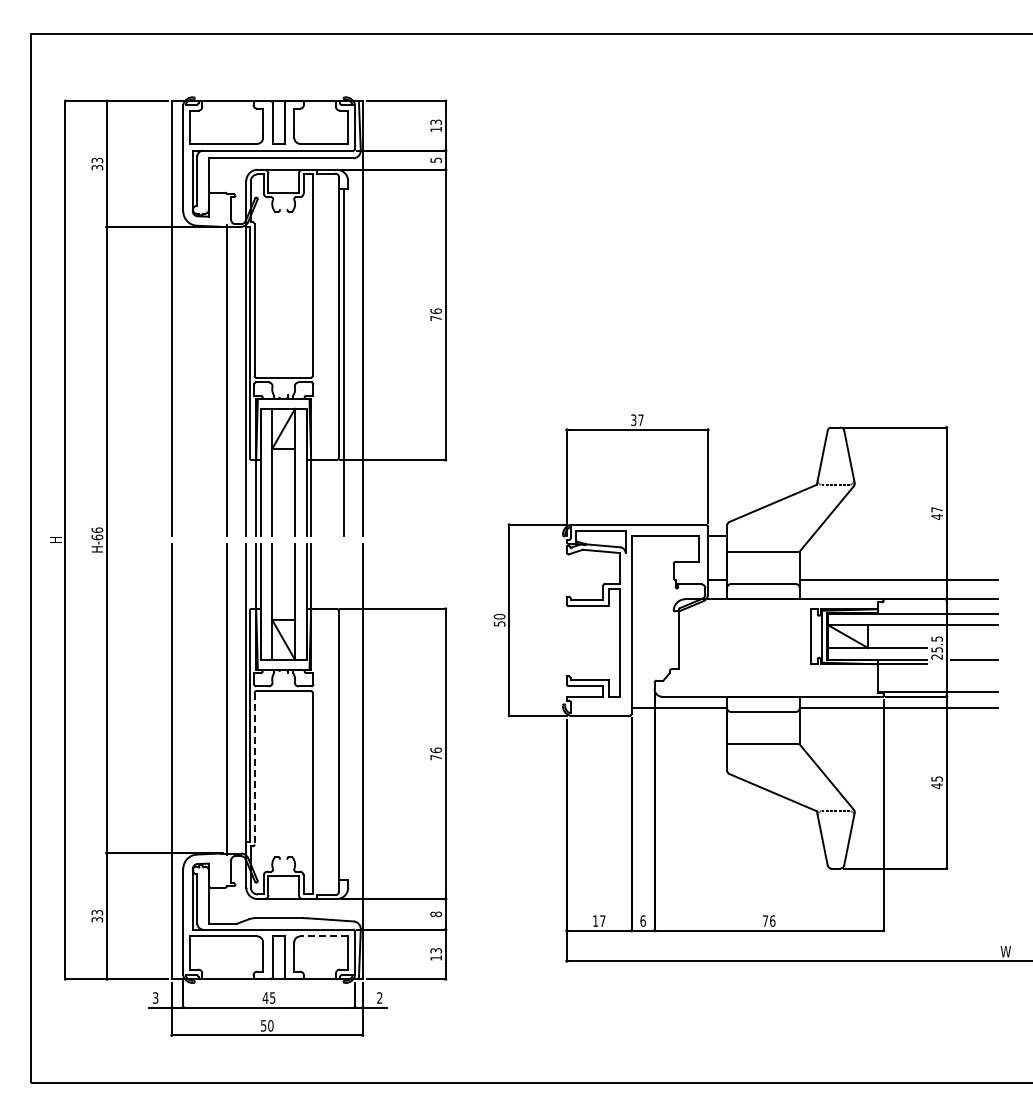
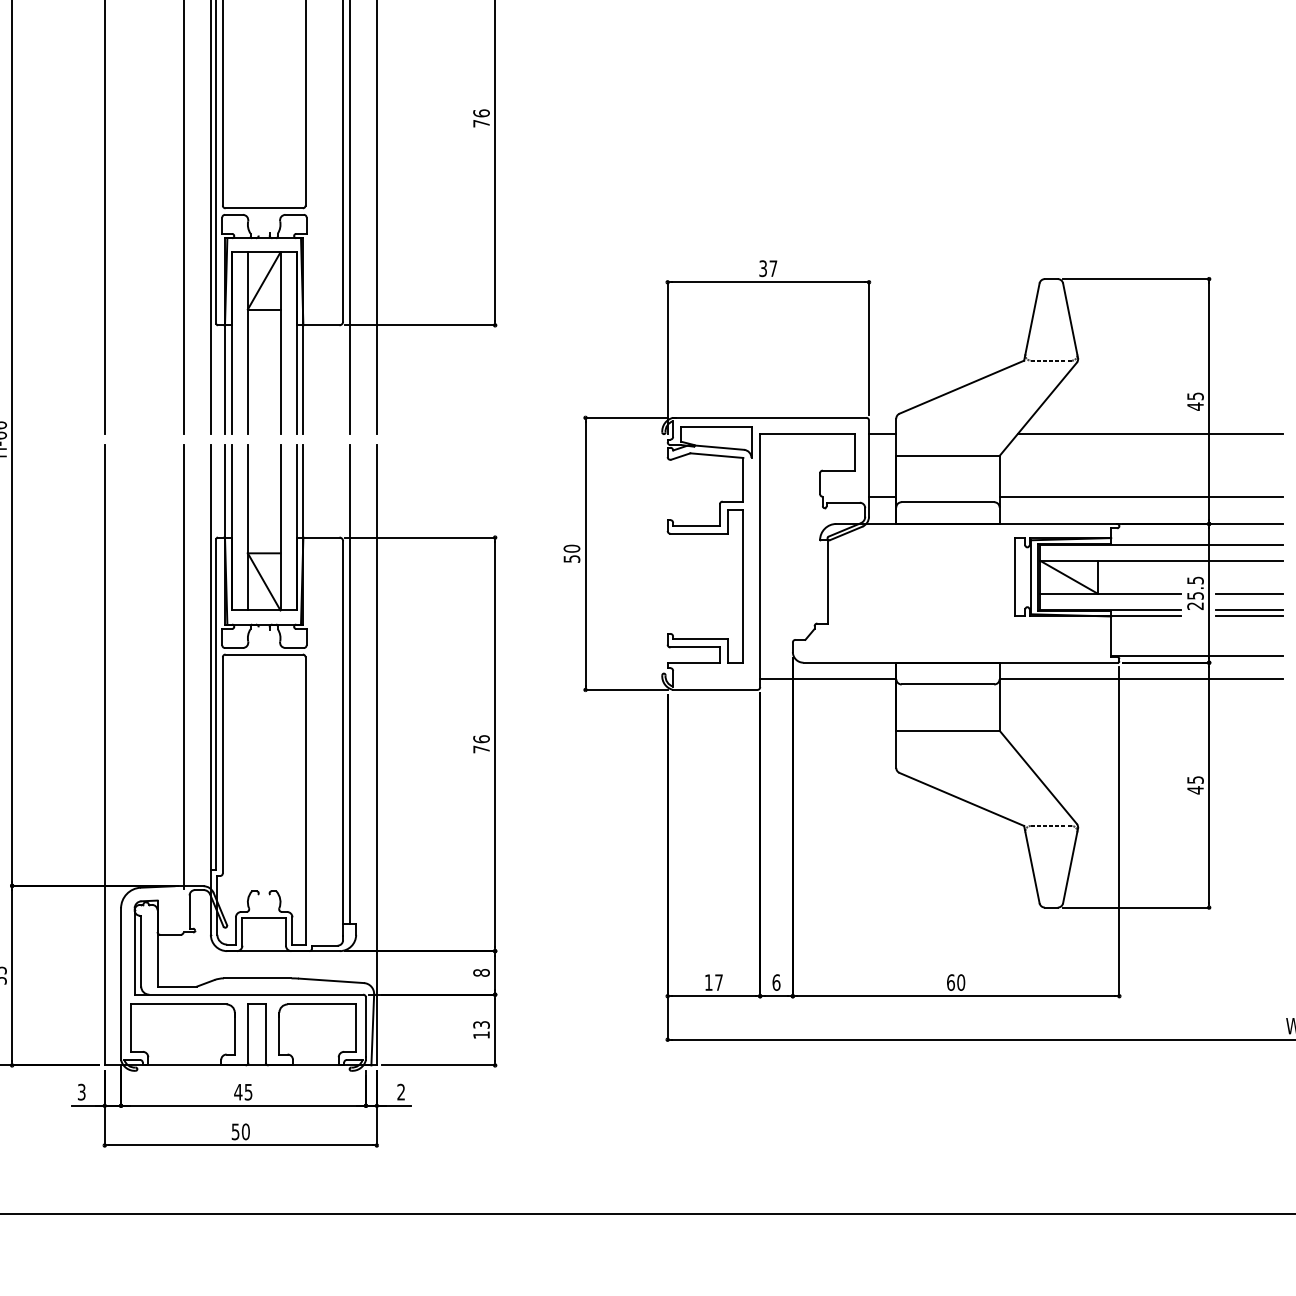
text: (936, 509) -> (1194, 395), 47 -> 45
line: (905, 536) -> (1150, 434), added
line: (974, 648) -> (1248, 594), added
line: (974, 664) -> (1248, 616), added
line: (343, 711) -> (349, 683), added
line: (254, 768) -> (222, 765), dashed -> solid
text: (768, 920) -> (955, 981), 76 -> 60
line: (323, 936) -> (320, 1004), dashed -> solid

